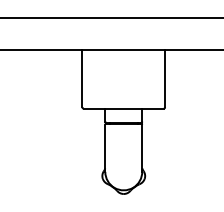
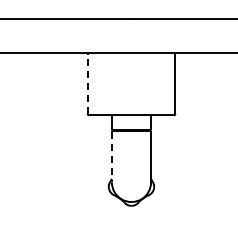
line: (82, 78) -> (87, 83), solid -> dashed
line: (104, 148) -> (111, 157), solid -> dashed

